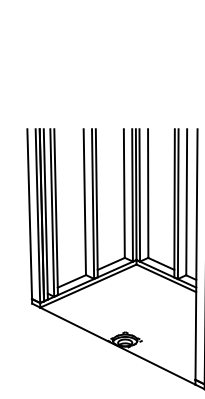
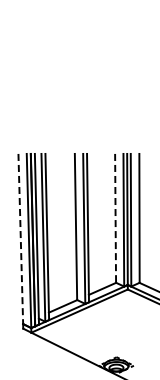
line: (124, 194) -> (115, 219), solid -> dashed
line: (29, 214) -> (20, 239), solid -> dashed

